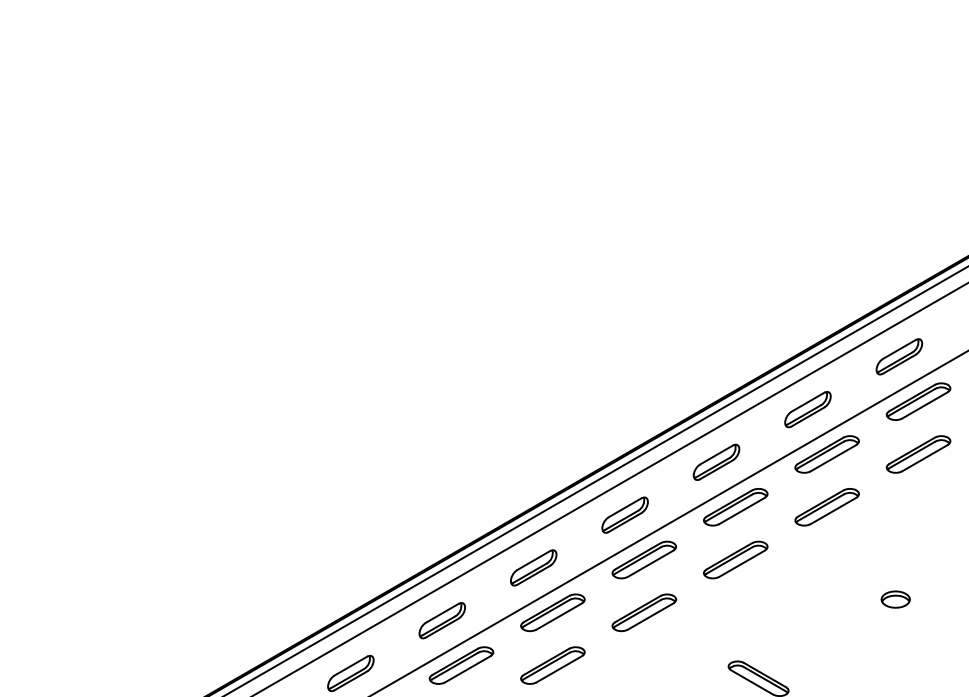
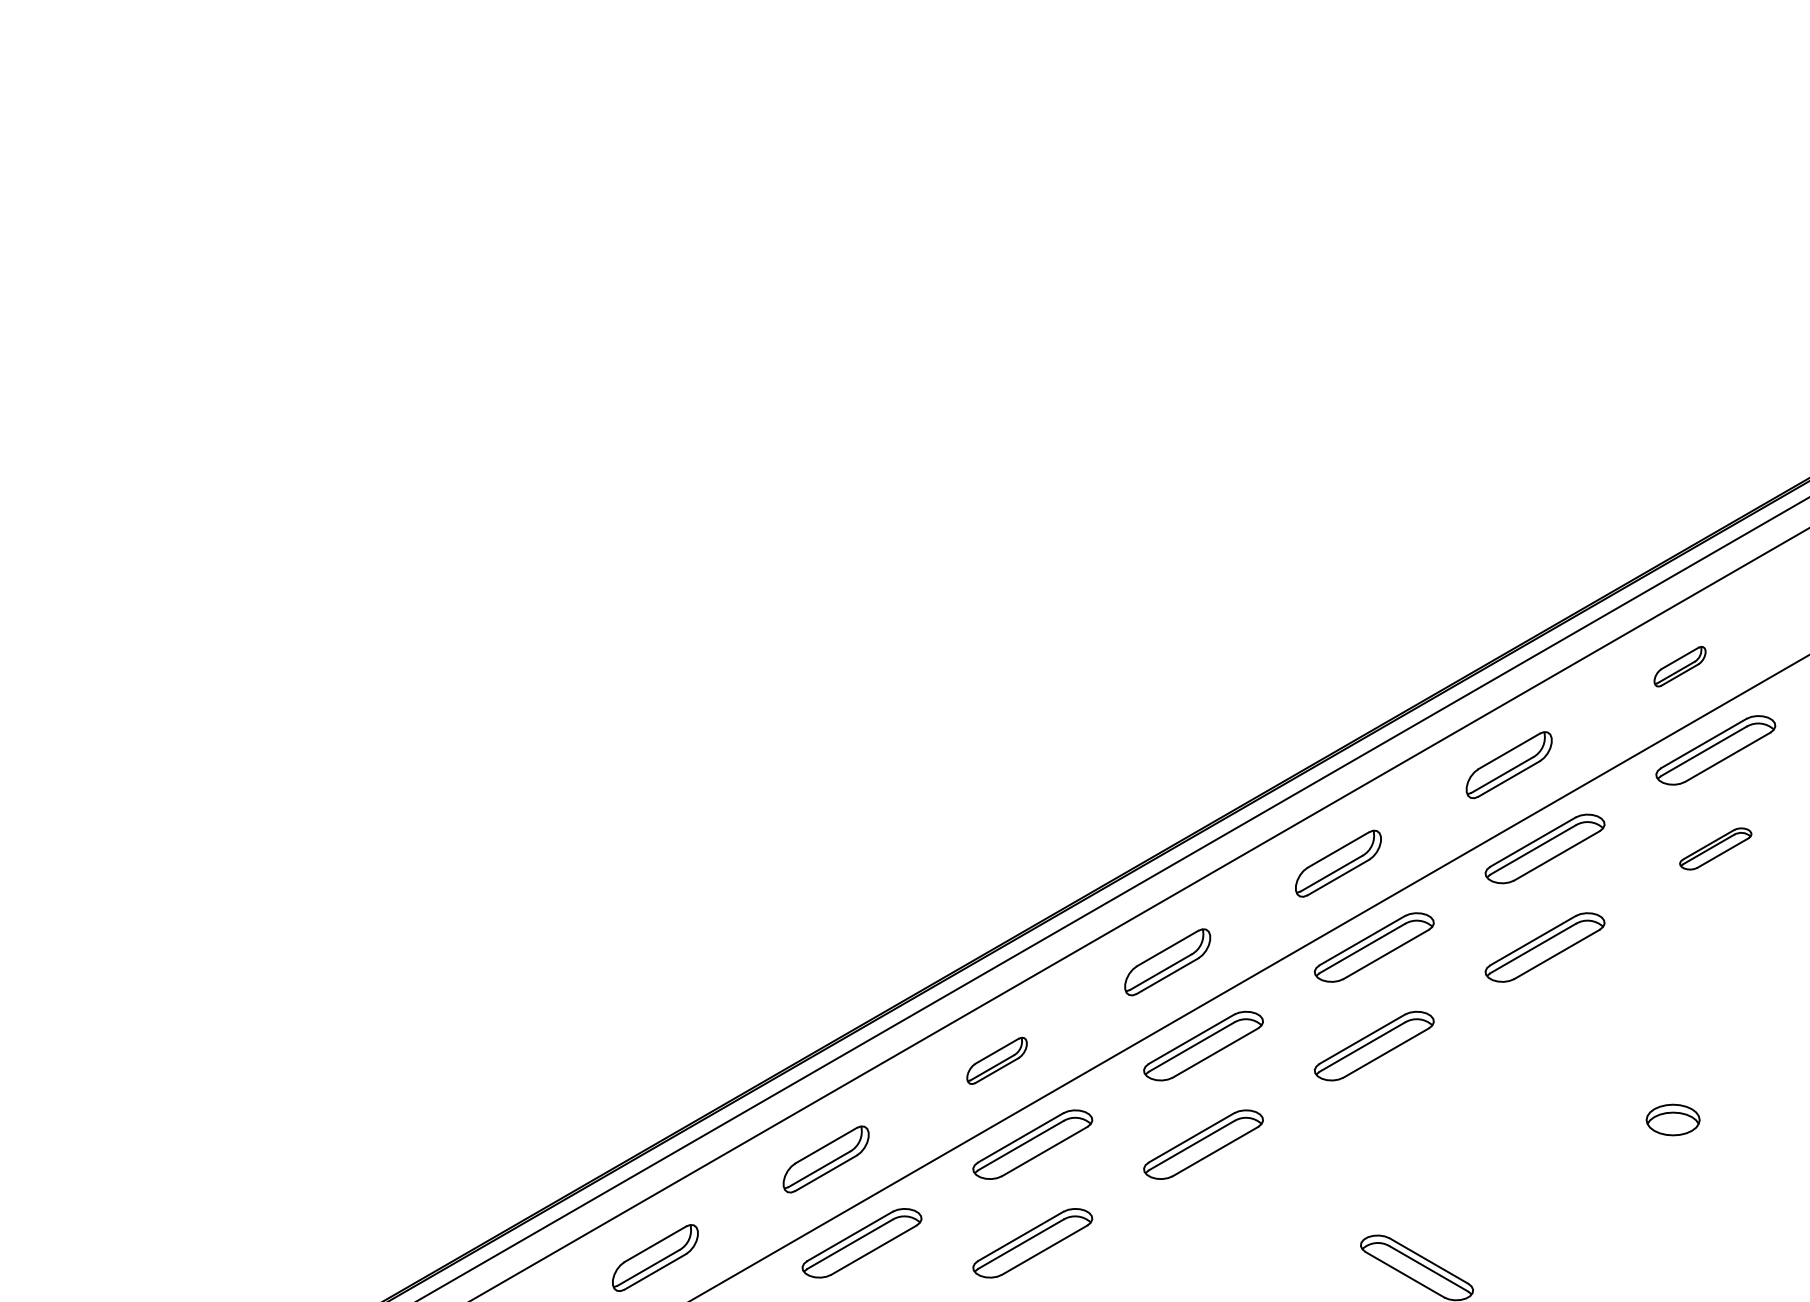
part: (899, 356) -> (1680, 665), size x0.6
part: (918, 454) -> (1715, 848), size x0.6
part: (533, 567) -> (996, 1060), size x0.7

